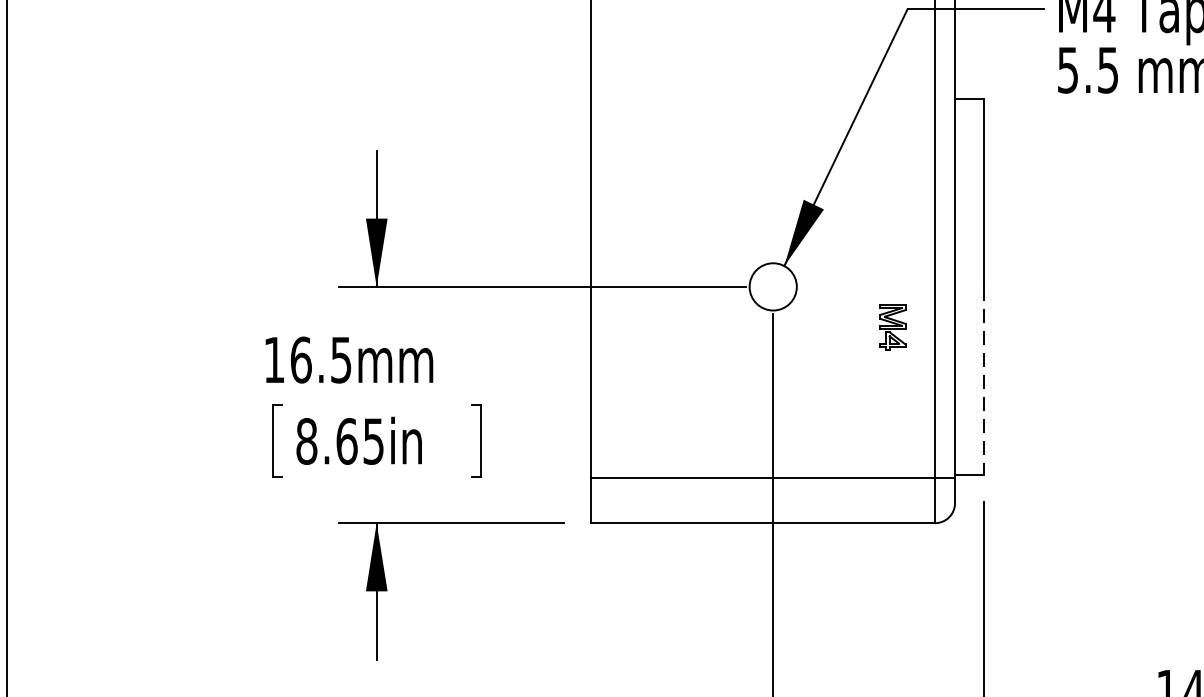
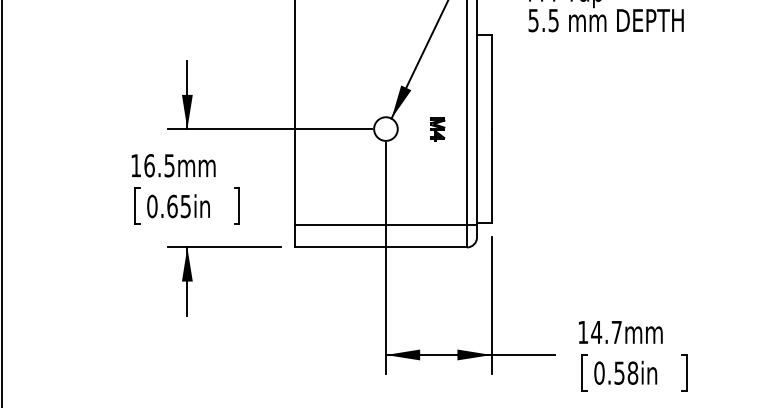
part: (892, 327) -> (437, 129), moved
line: (983, 381) -> (491, 176), dashed -> solid
text: (307, 441) -> (152, 206), 8.65in -> 0.65in

